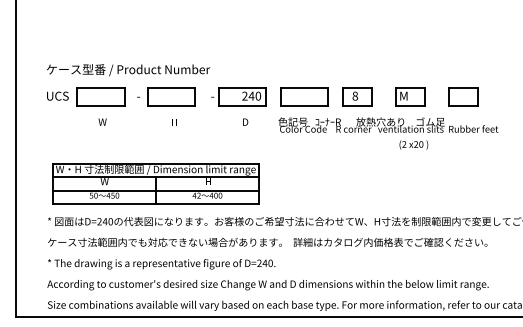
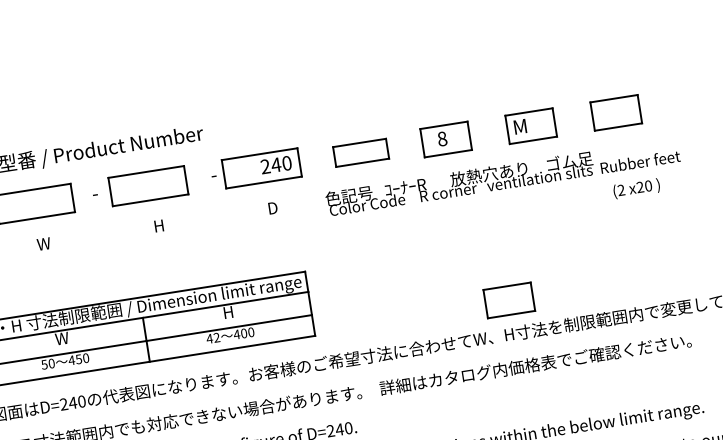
part: (304, 96) -> (361, 152), size x0.7
text: (413, 144) -> (636, 188), moved
part: (380, 200) -> (509, 299), added

